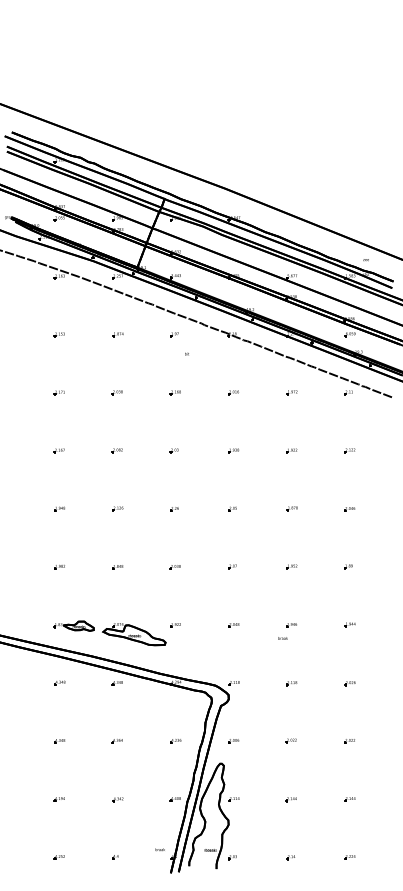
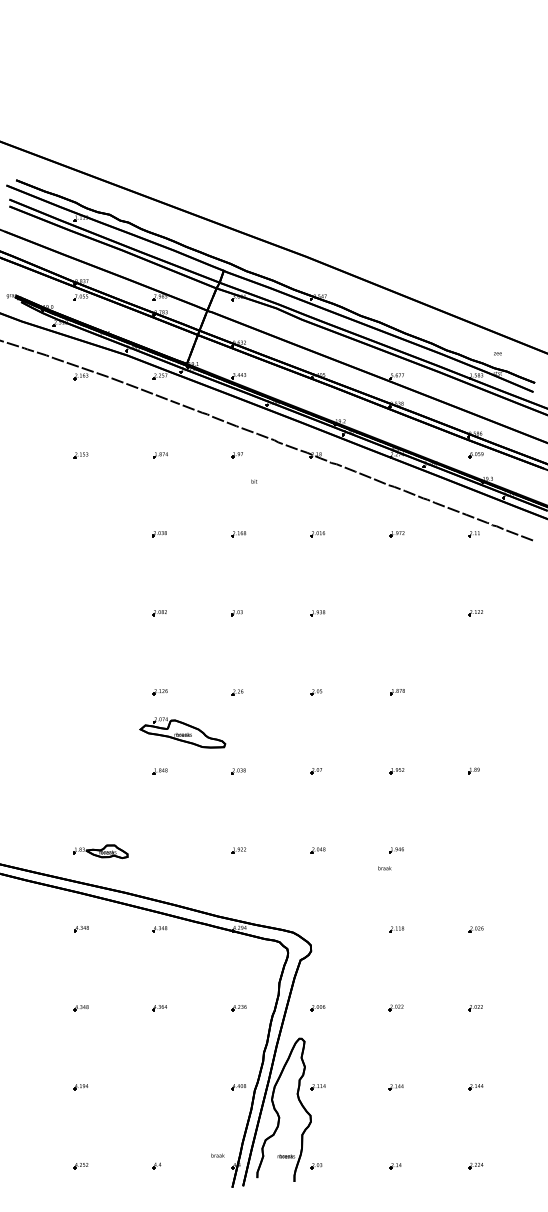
part: (59, 392) -> (80, 534), removed
part: (59, 451) -> (80, 613), removed
part: (291, 451) -> (396, 613), removed
part: (59, 509) -> (80, 692), removed
part: (349, 509) -> (475, 692), removed
part: (59, 567) -> (80, 771), removed
part: (349, 625) -> (475, 850), removed
part: (134, 634) -> (182, 732), moved
part: (234, 683) -> (318, 929), removed
part: (118, 799) -> (160, 1087), removed

